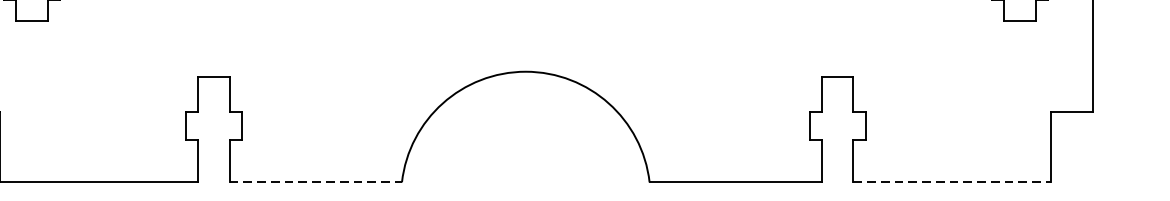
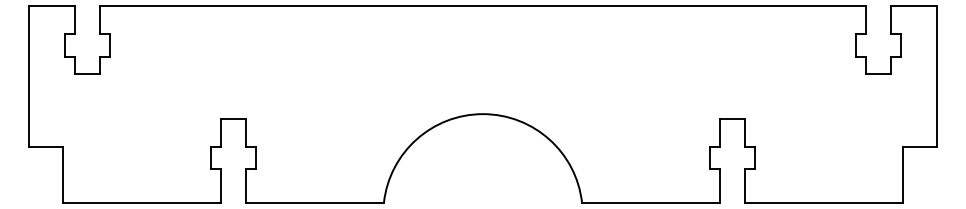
line: (316, 182) -> (315, 202), dashed -> solid
line: (952, 182) -> (824, 202), dashed -> solid

